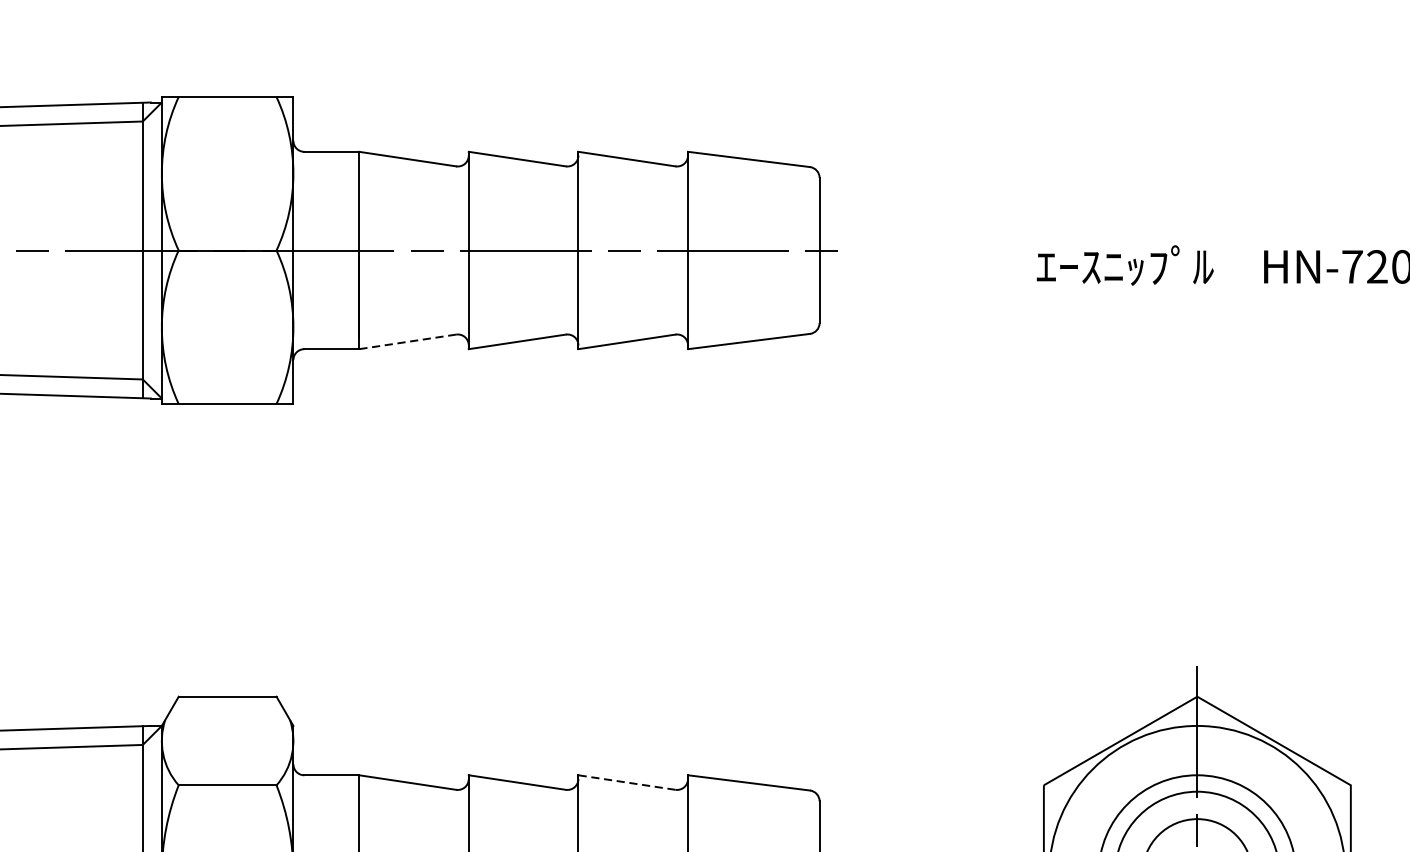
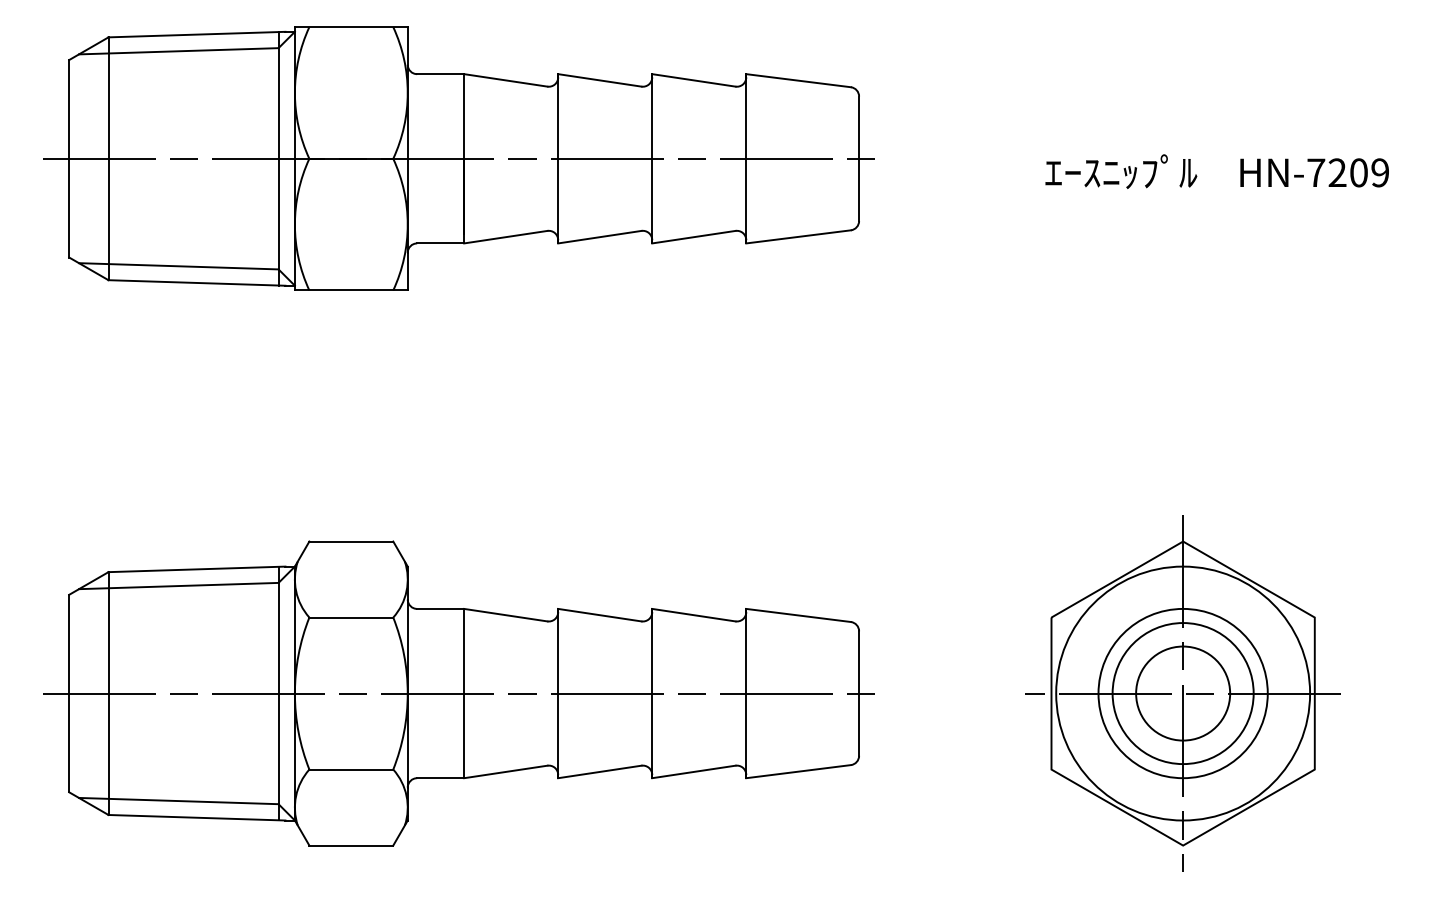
line: (407, 342) -> (505, 237), dashed -> solid
line: (626, 782) -> (693, 615), dashed -> solid

